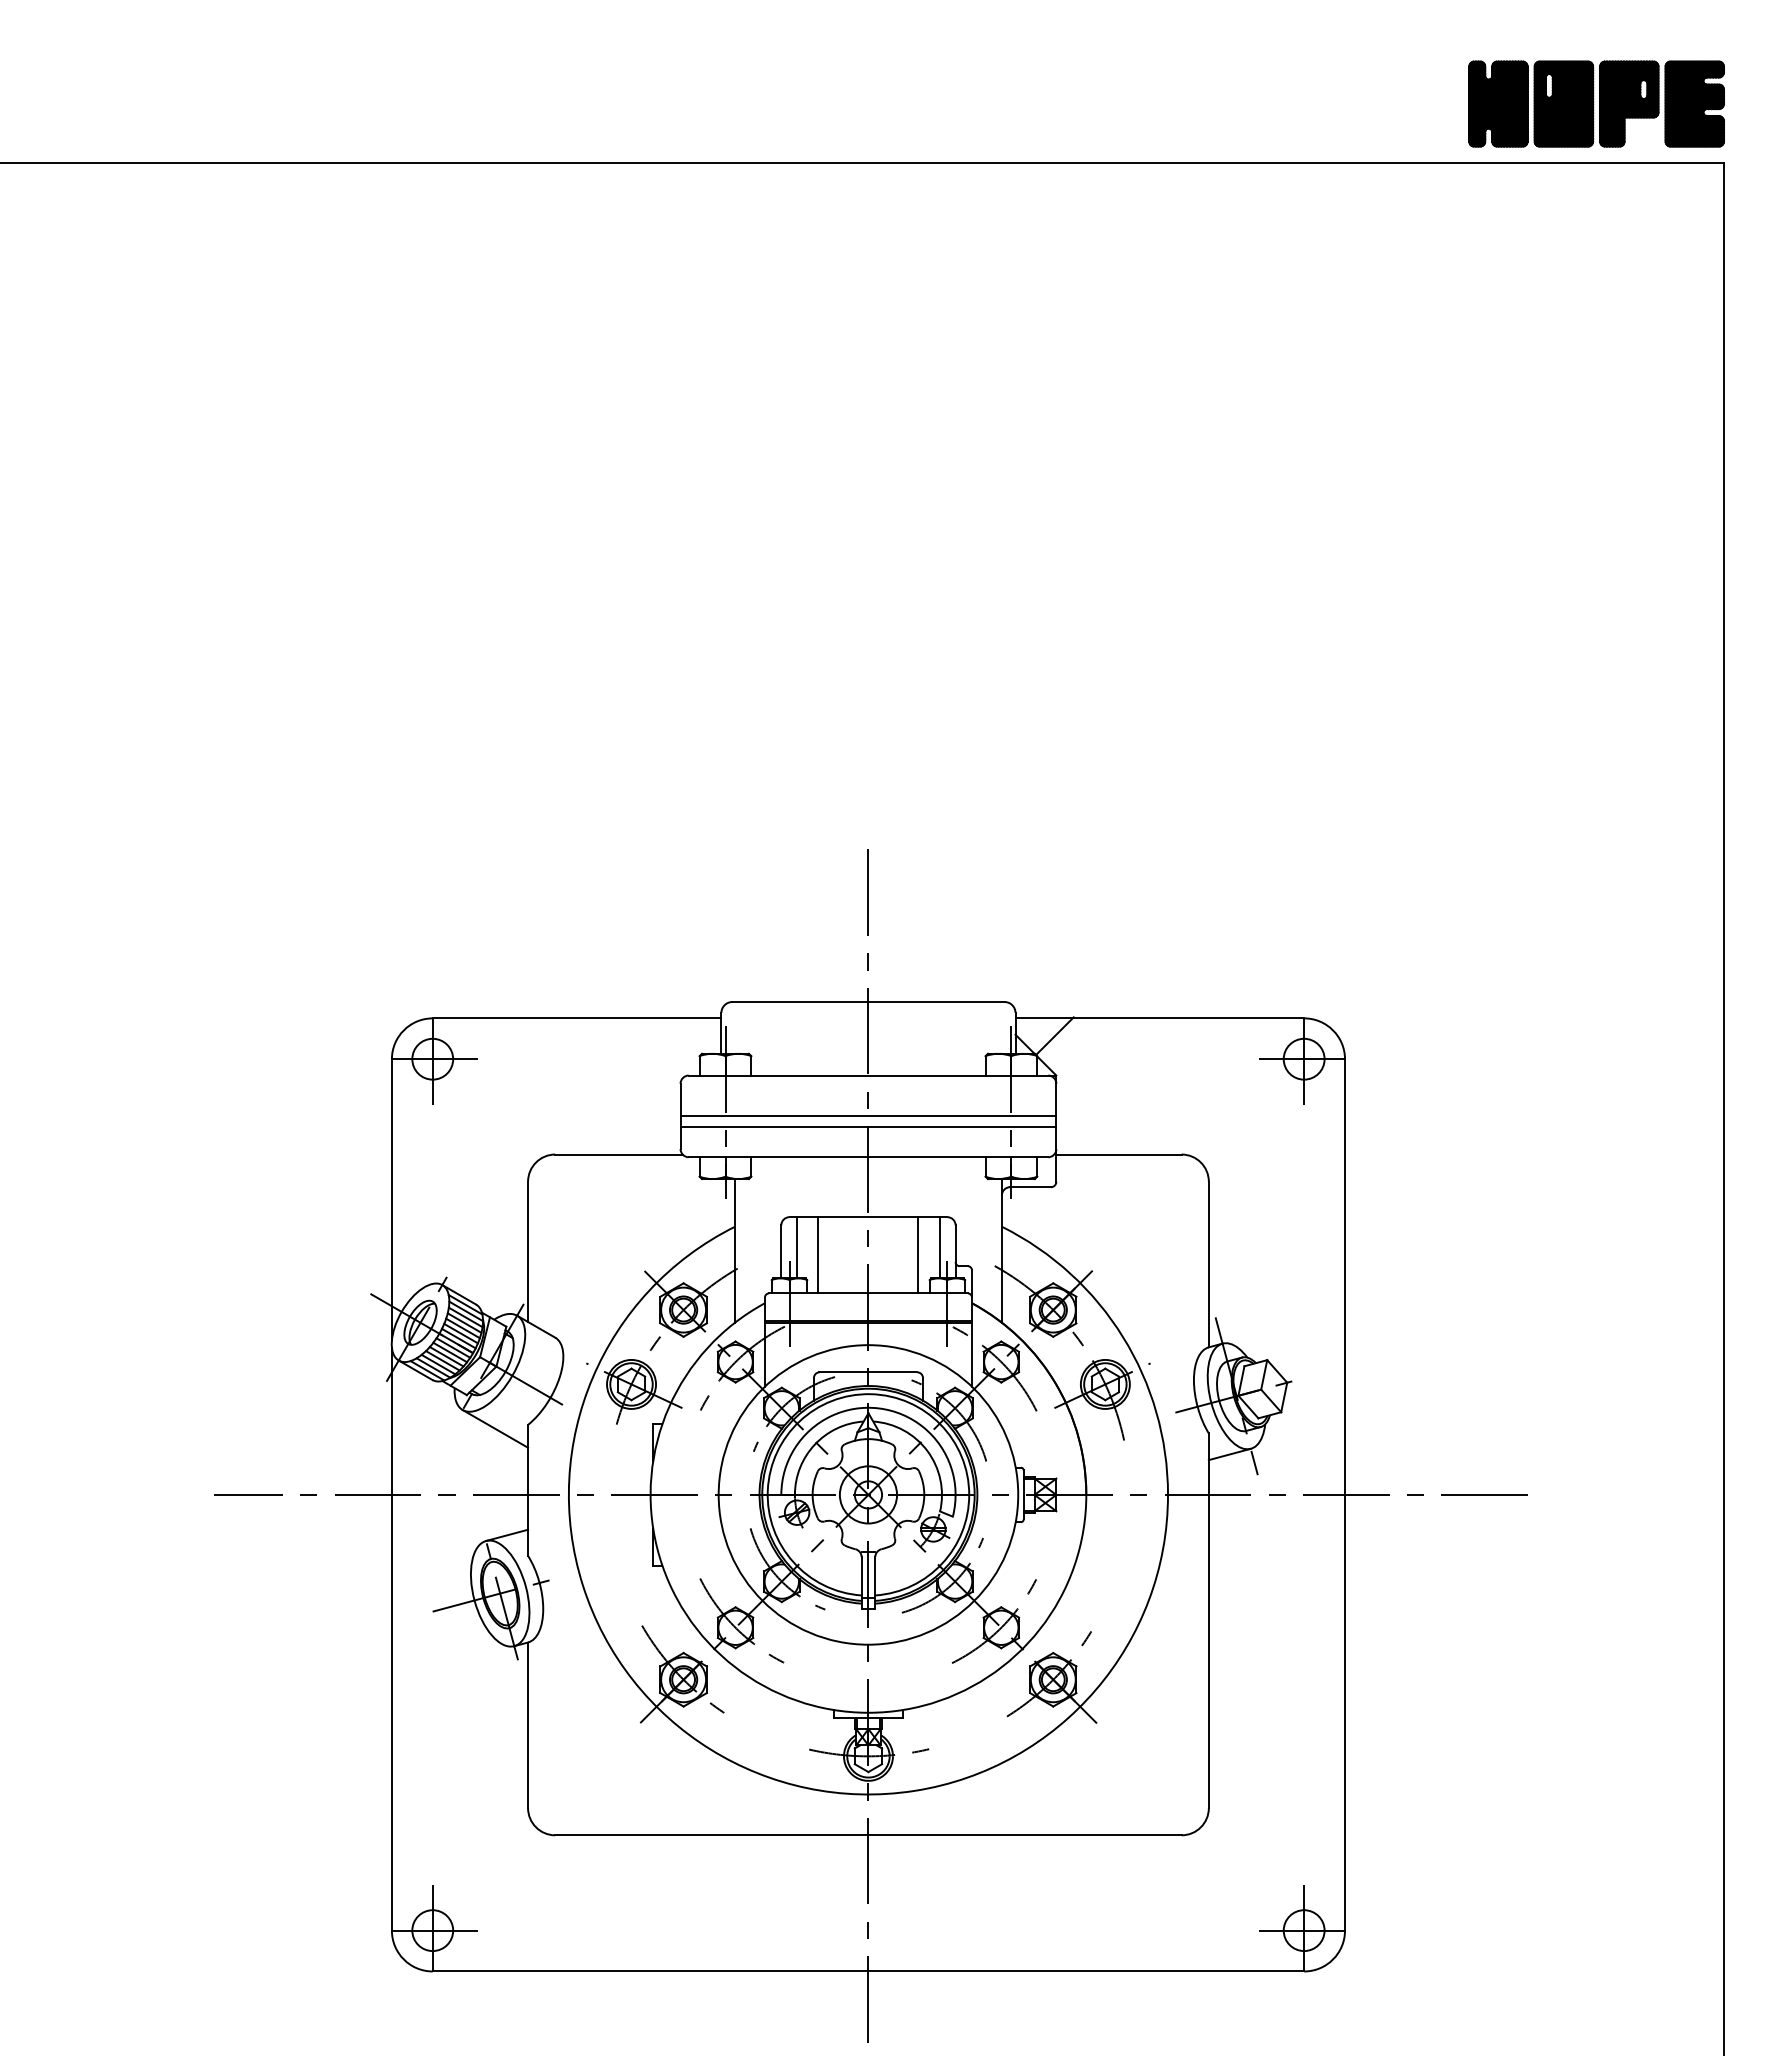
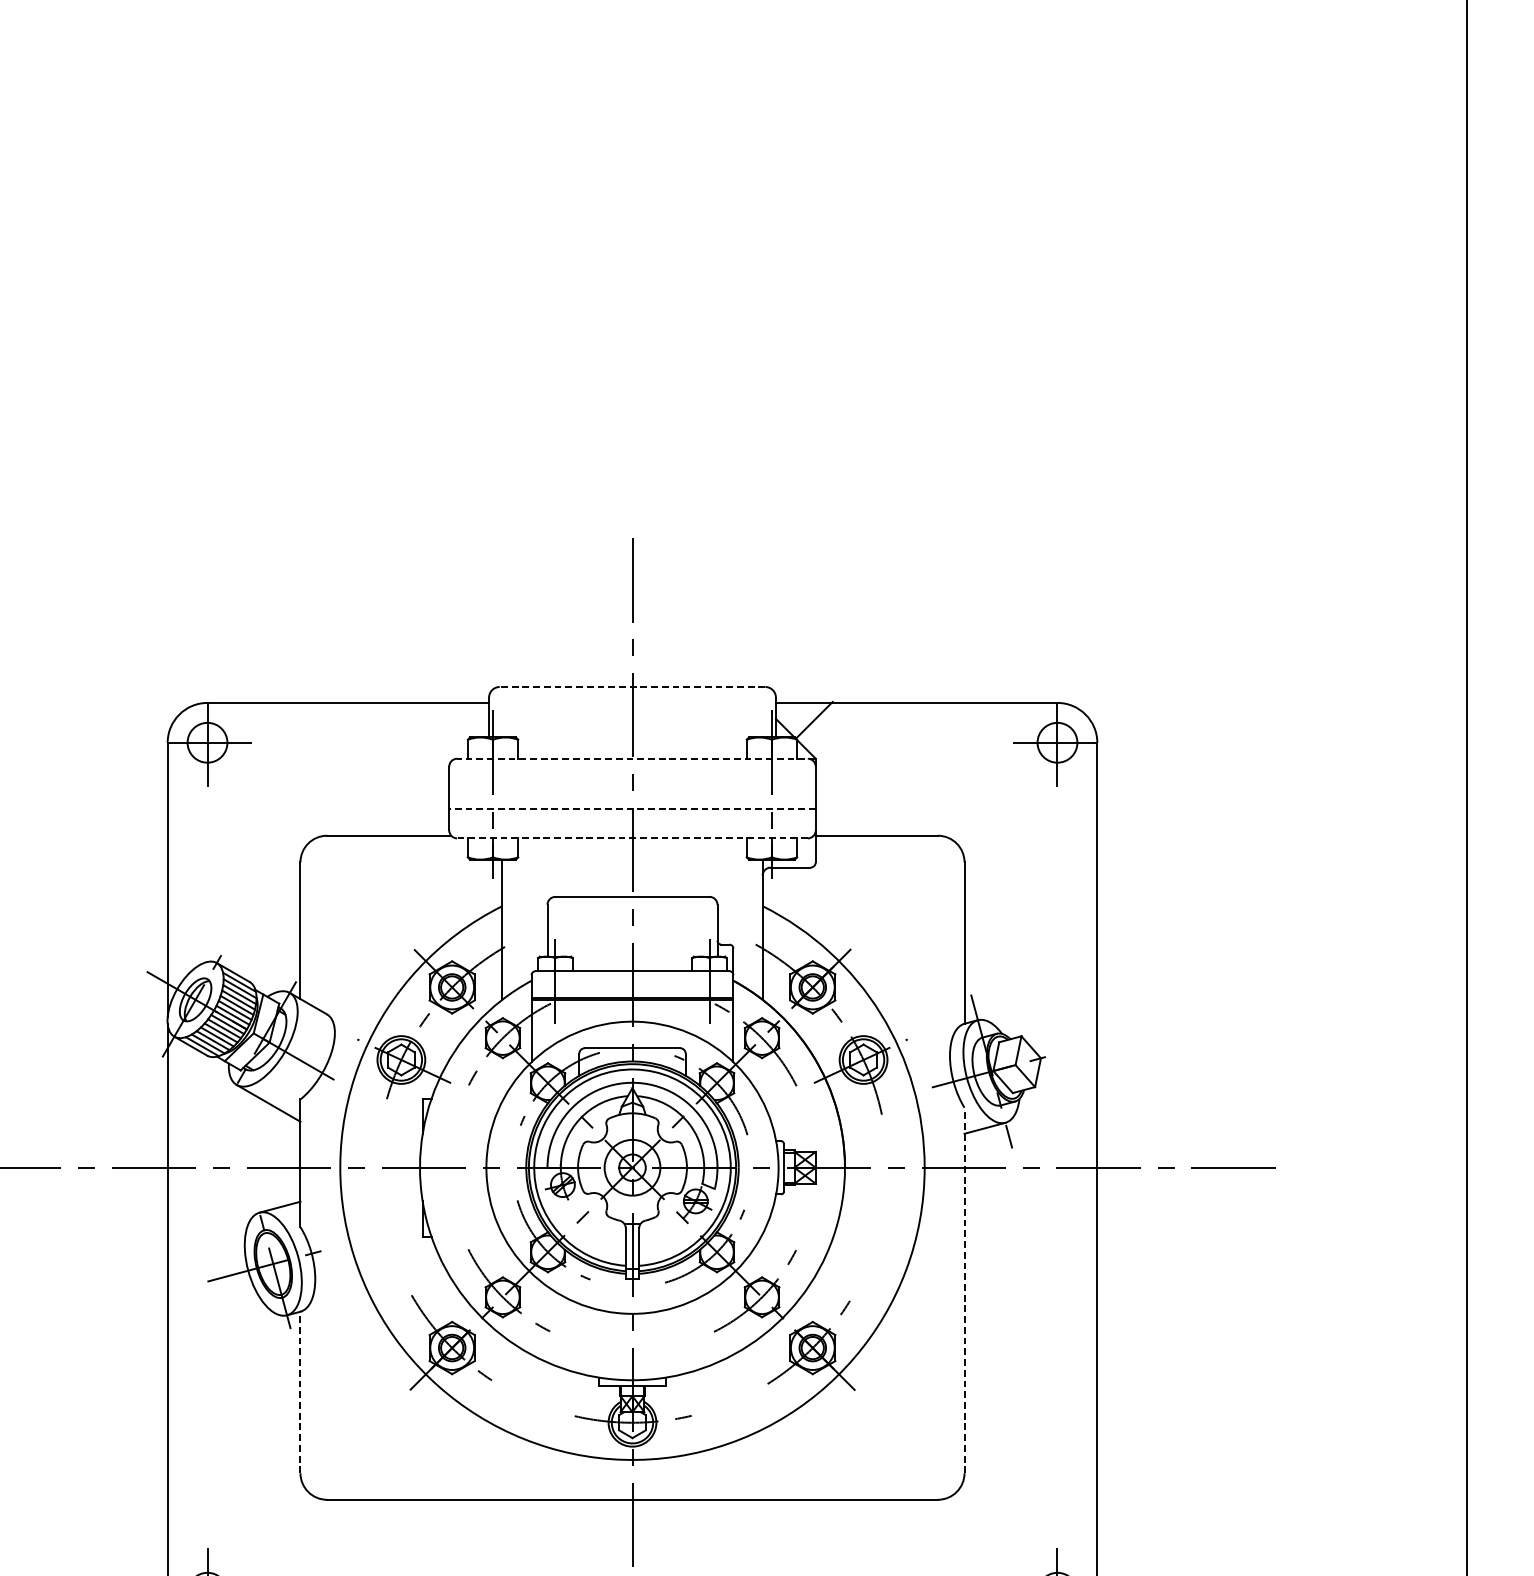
line: (867, 1002) -> (631, 687), solid -> dashed
line: (872, 1075) -> (636, 758), solid -> dashed
line: (868, 1116) -> (632, 798), removed
line: (868, 1127) -> (632, 809), solid -> dashed
line: (868, 1157) -> (632, 838), solid -> dashed
line: (797, 1247) -> (563, 926), removed
line: (939, 1247) -> (701, 926), removed
line: (818, 1255) -> (583, 934), removed
line: (918, 1255) -> (681, 934), removed
line: (1208, 1620) -> (964, 1290), solid -> dashed
line: (528, 1725) -> (300, 1392), solid -> dashed

